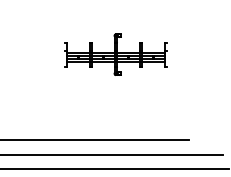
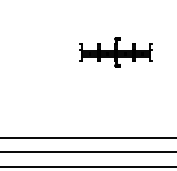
part: (115, 54) -> (115, 52), size x0.7

